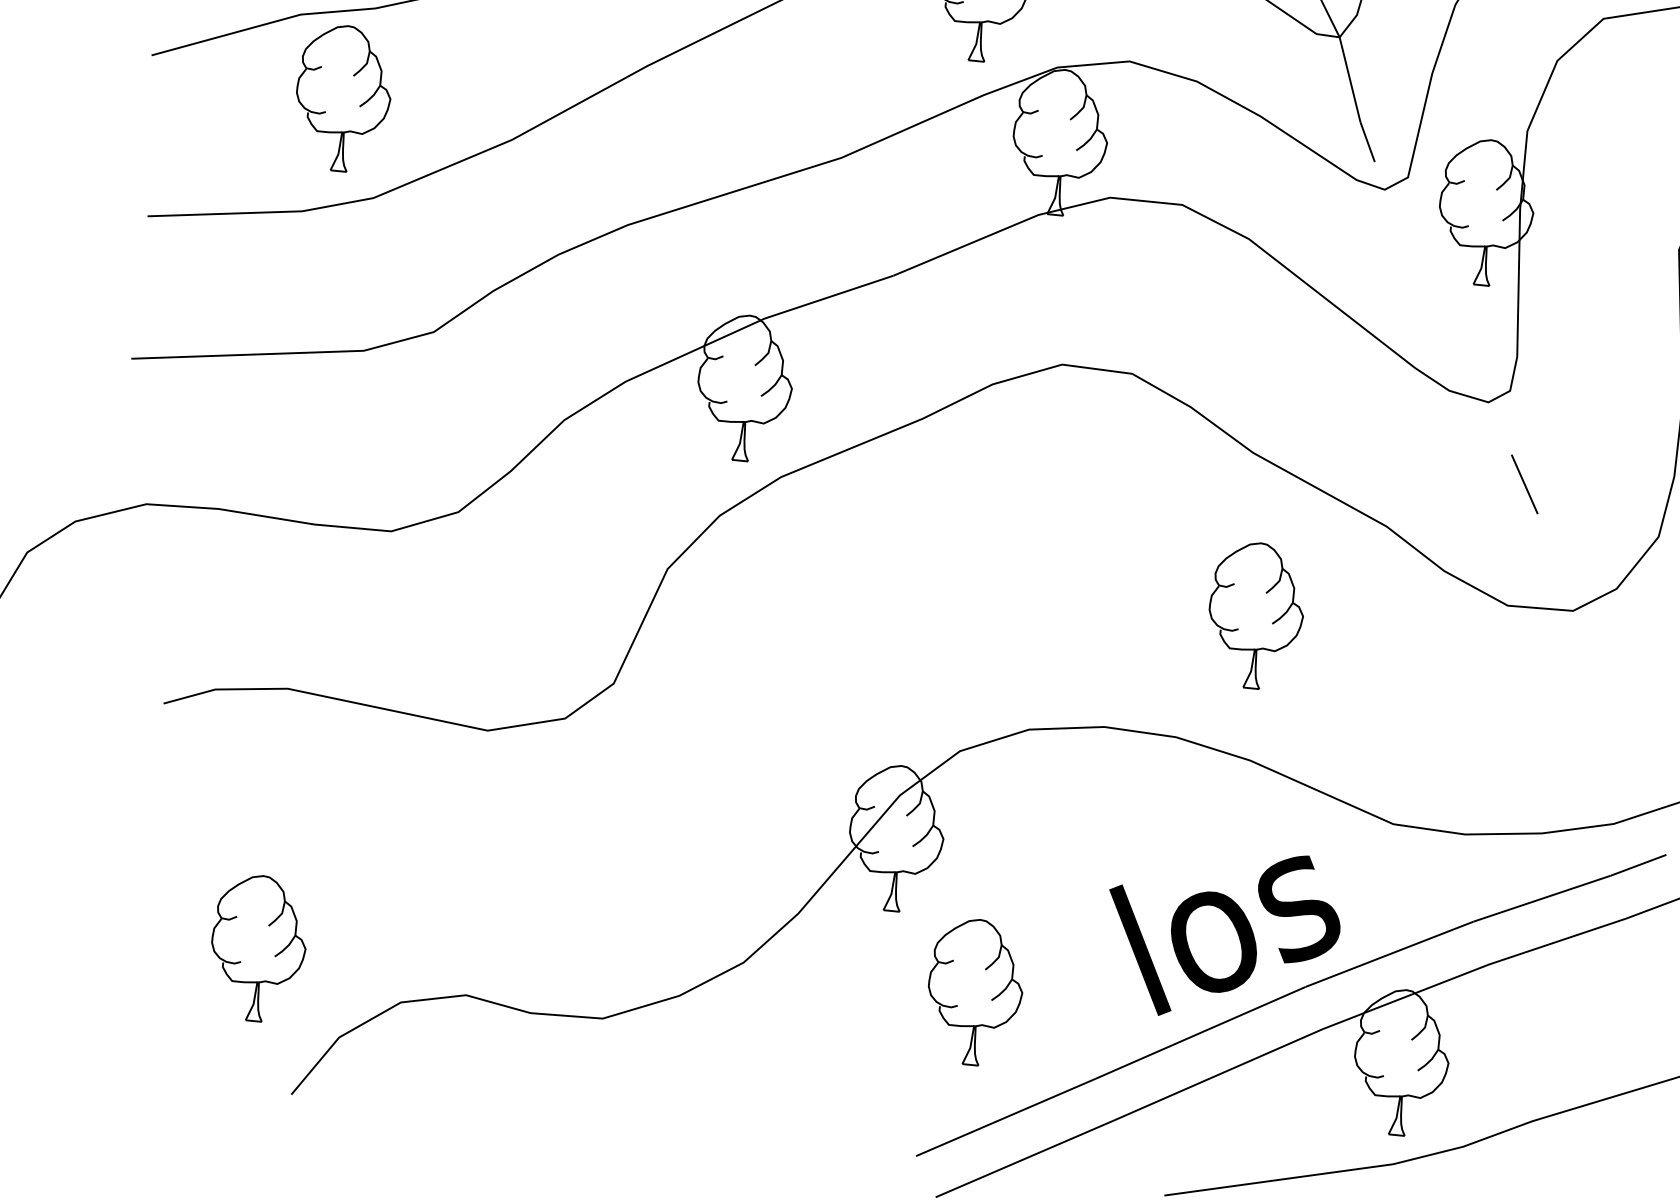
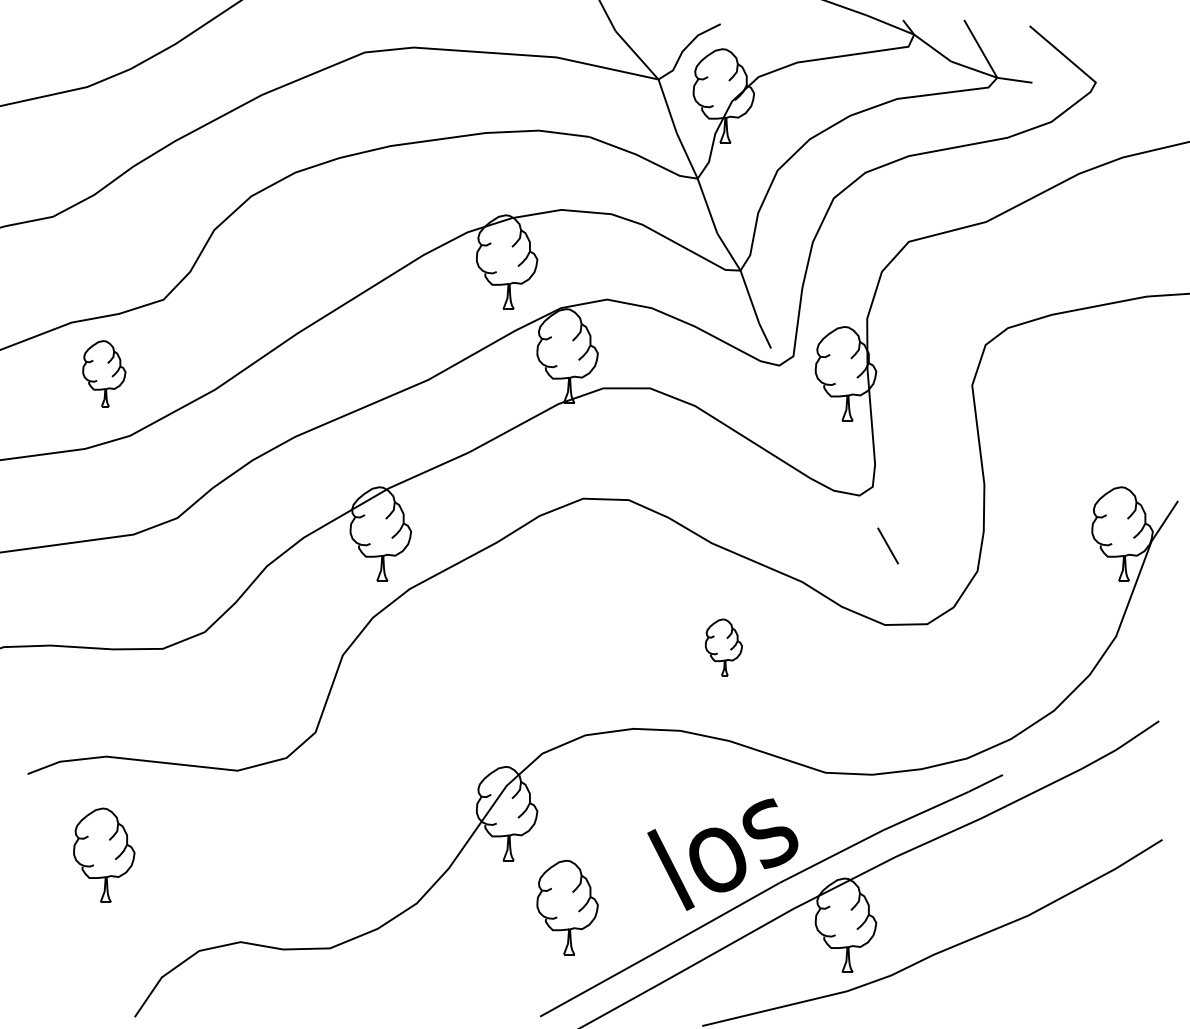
part: (343, 98) -> (104, 373), size x0.7
part: (1255, 615) -> (723, 647), size x0.6
part: (258, 947) -> (104, 854), moved

